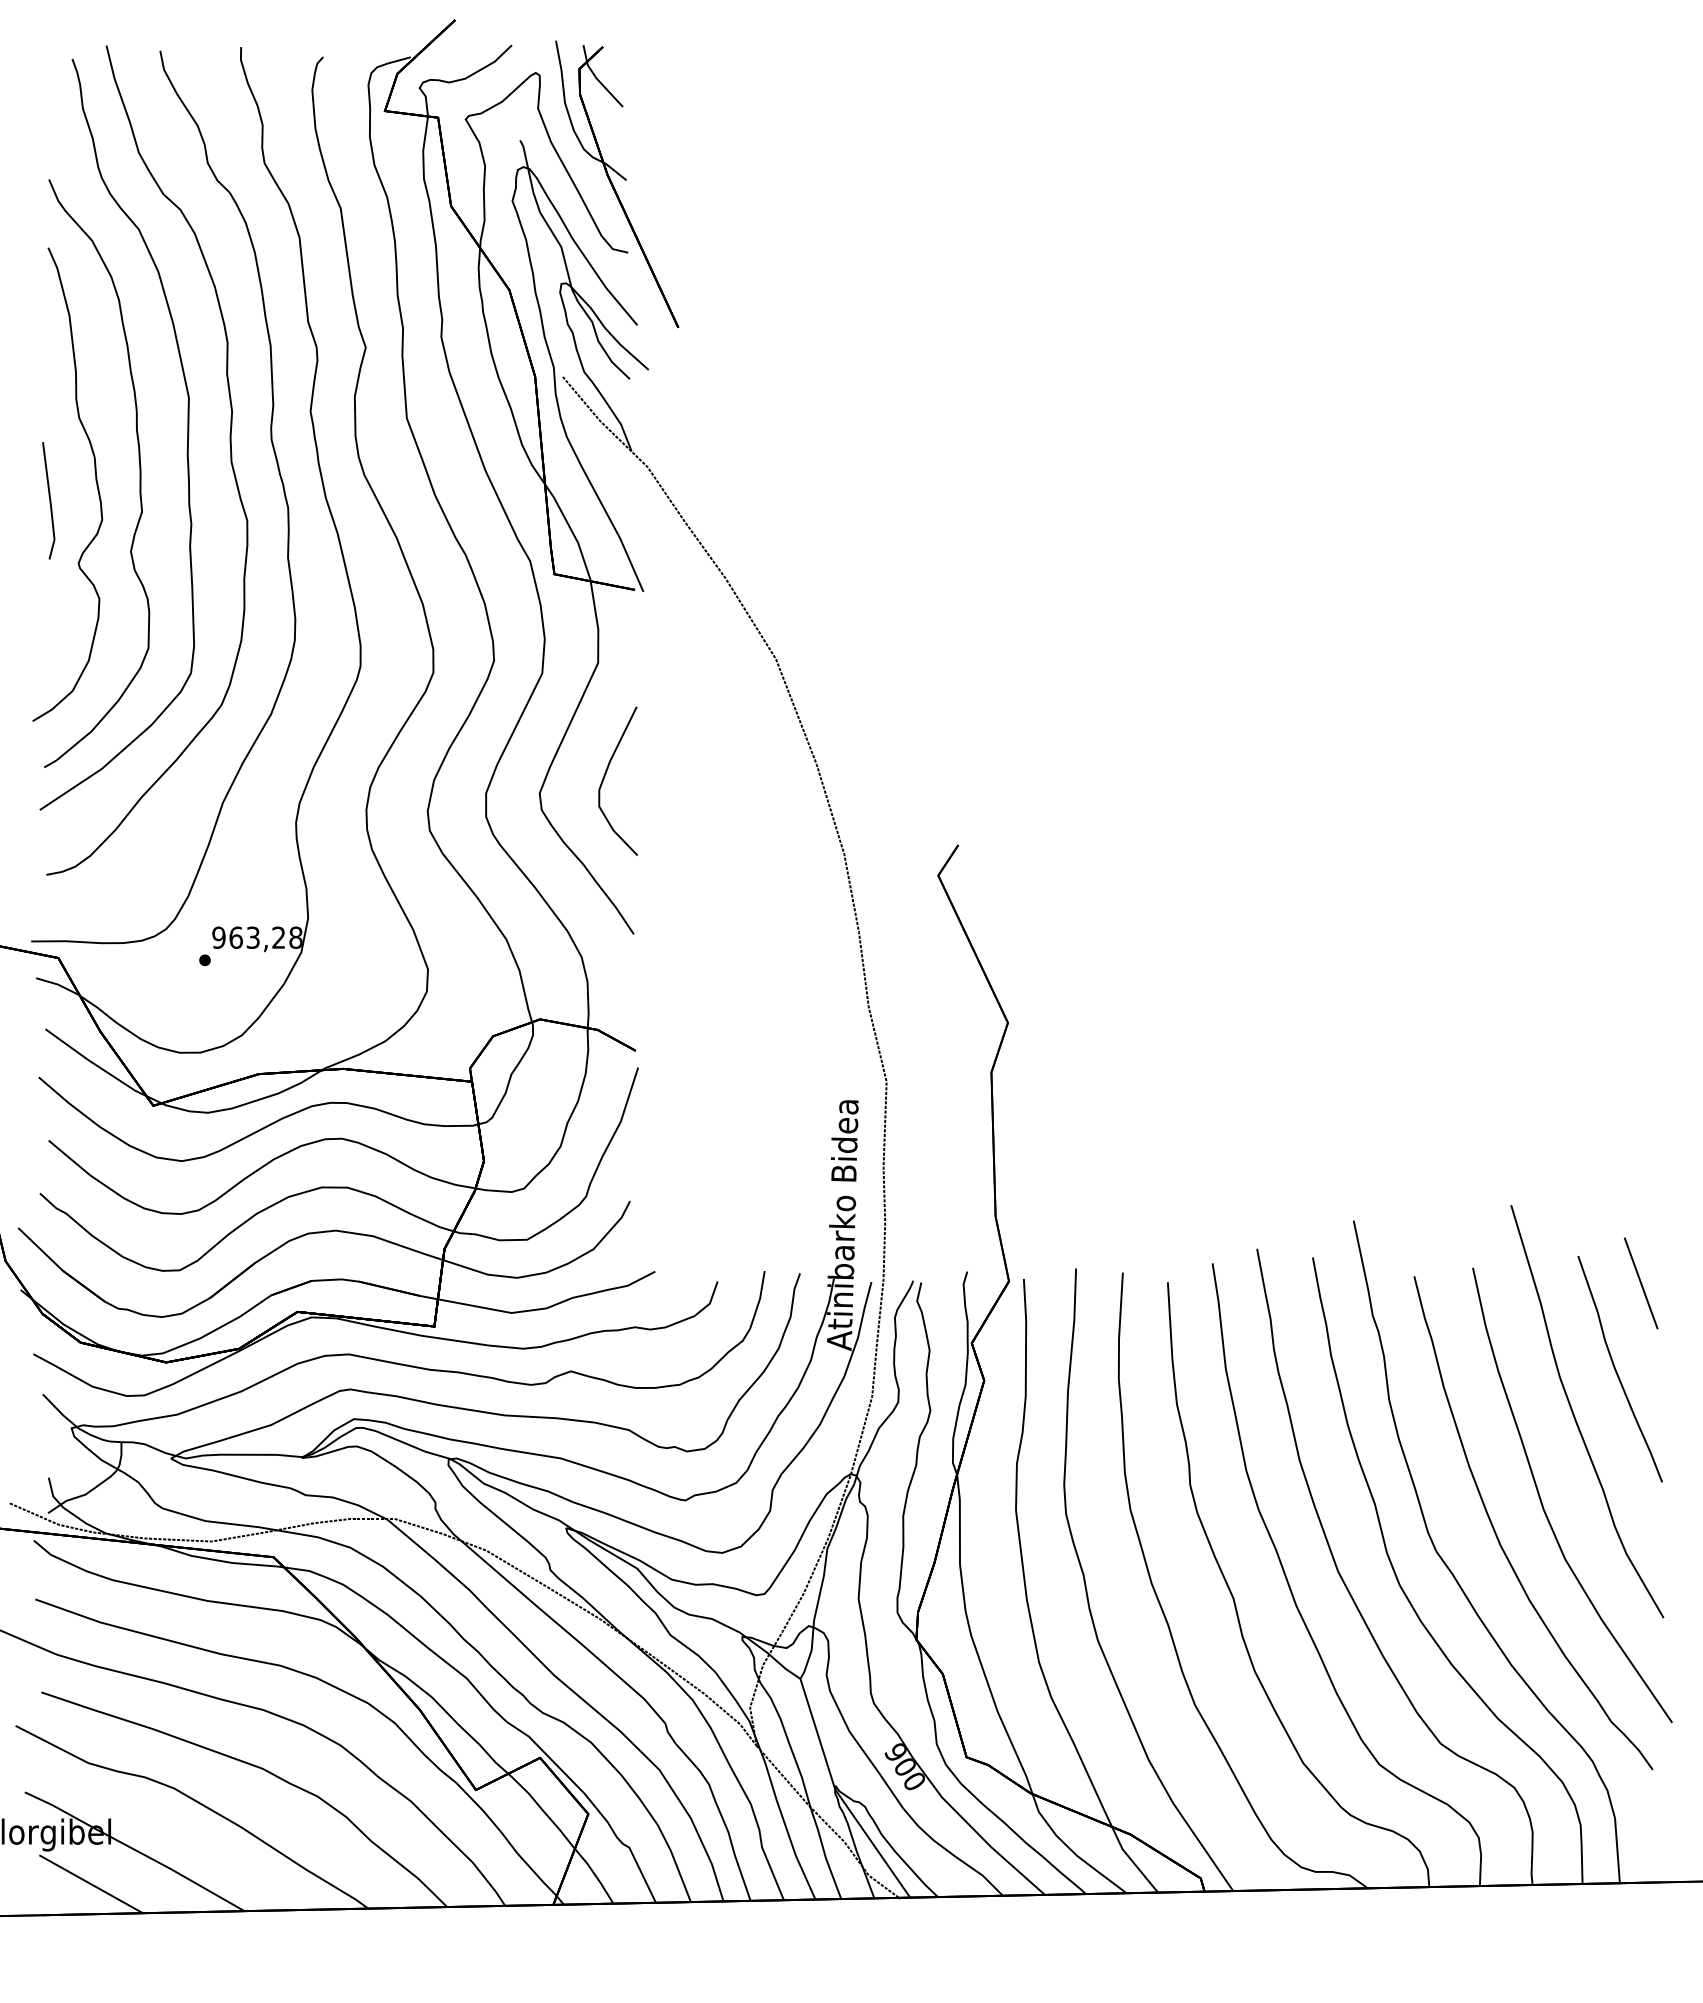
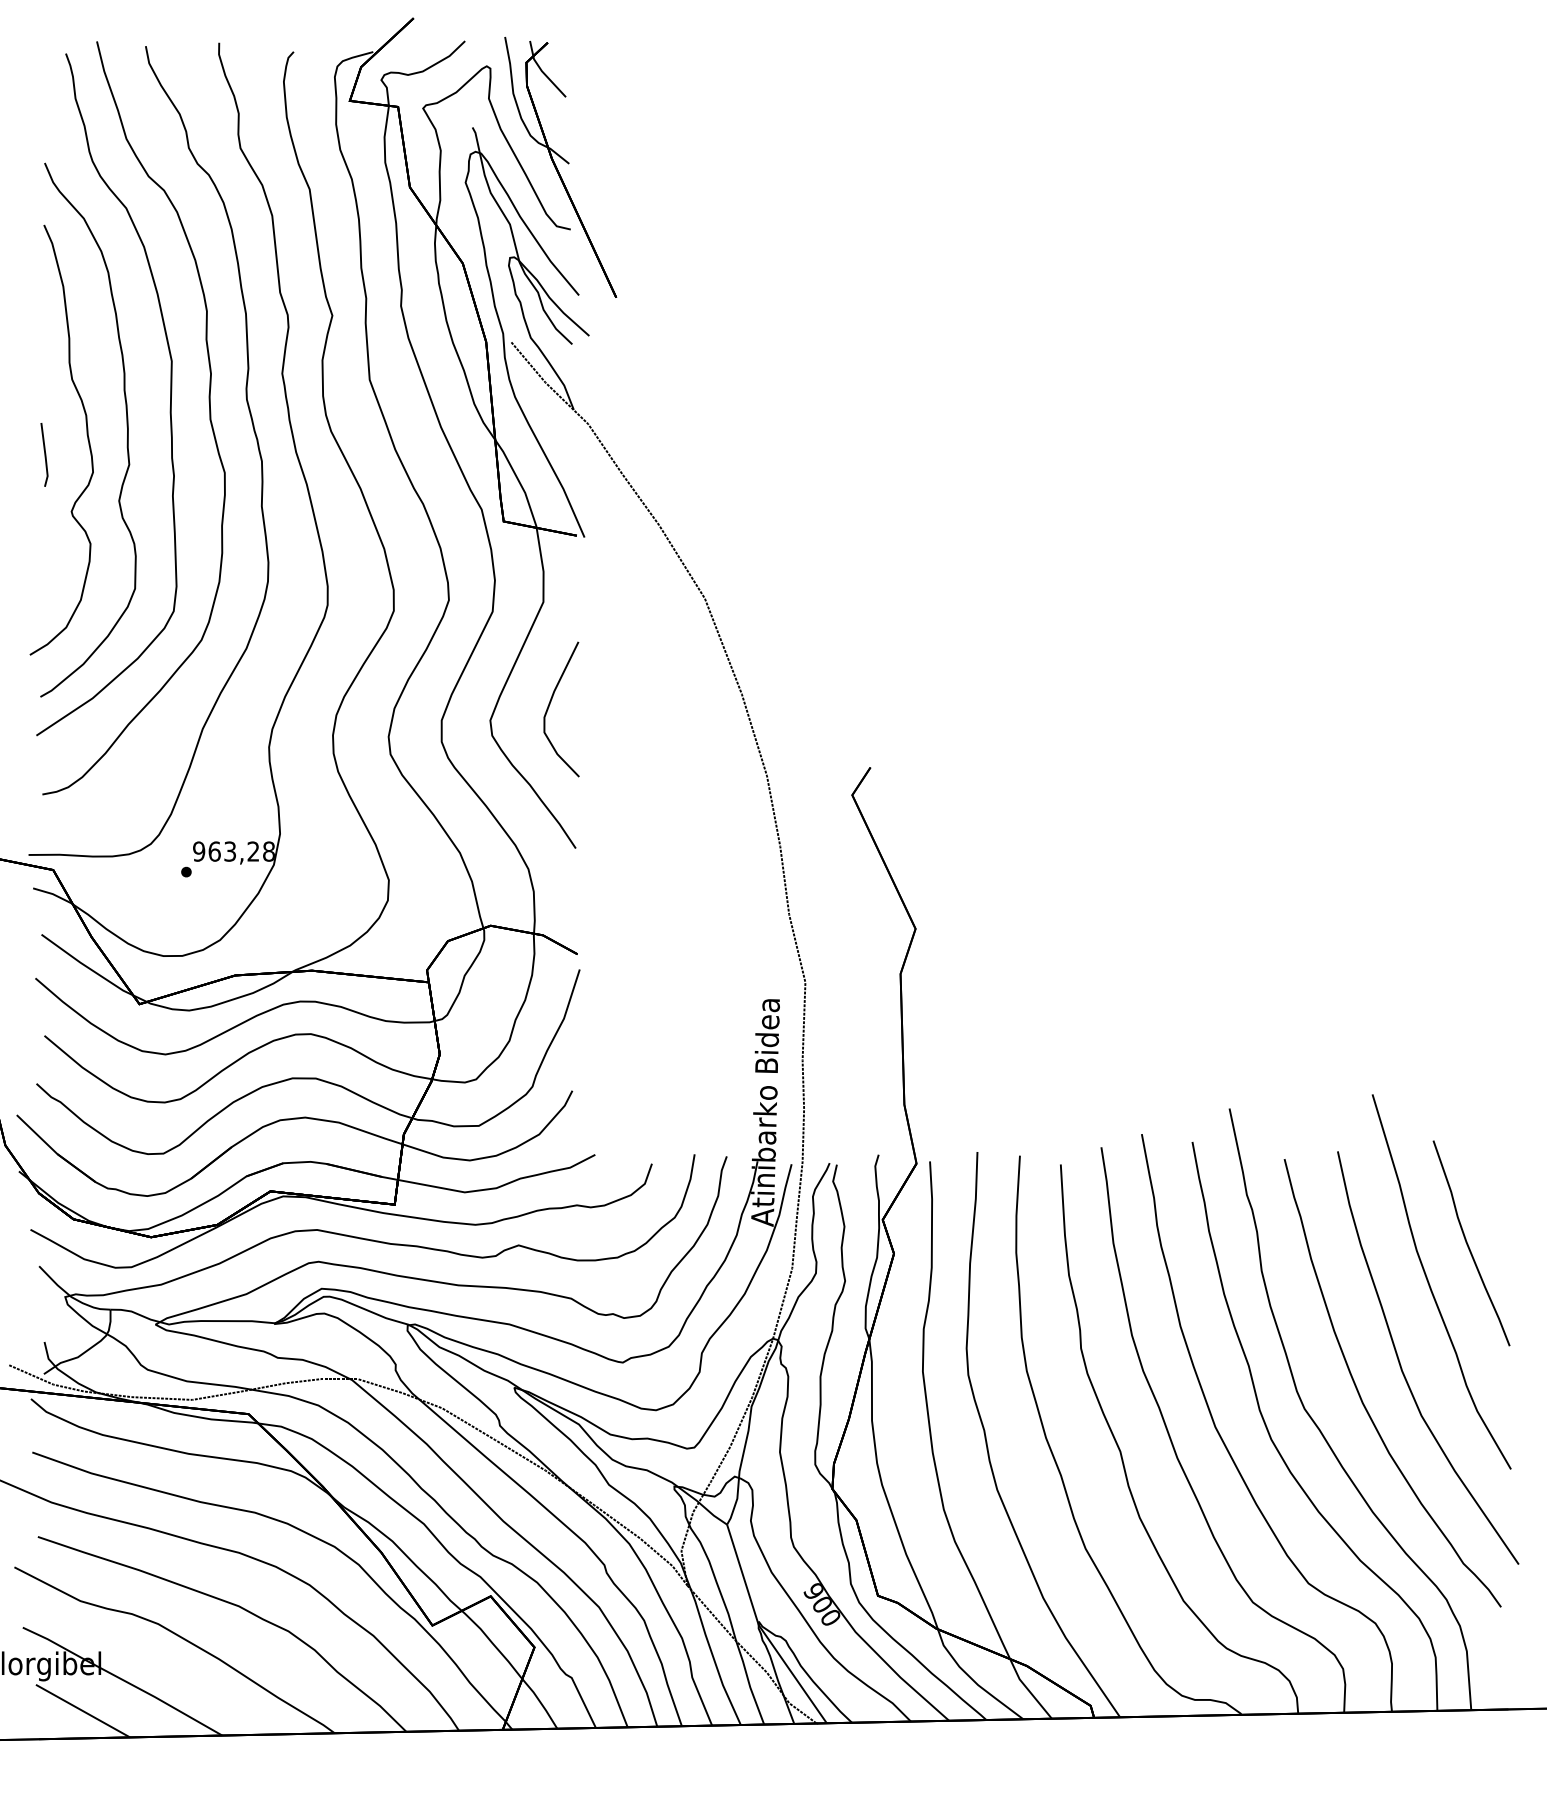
part: (48, 500) -> (44, 454), size x0.6
line: (1641, 1283) -> (1490, 1165), removed

